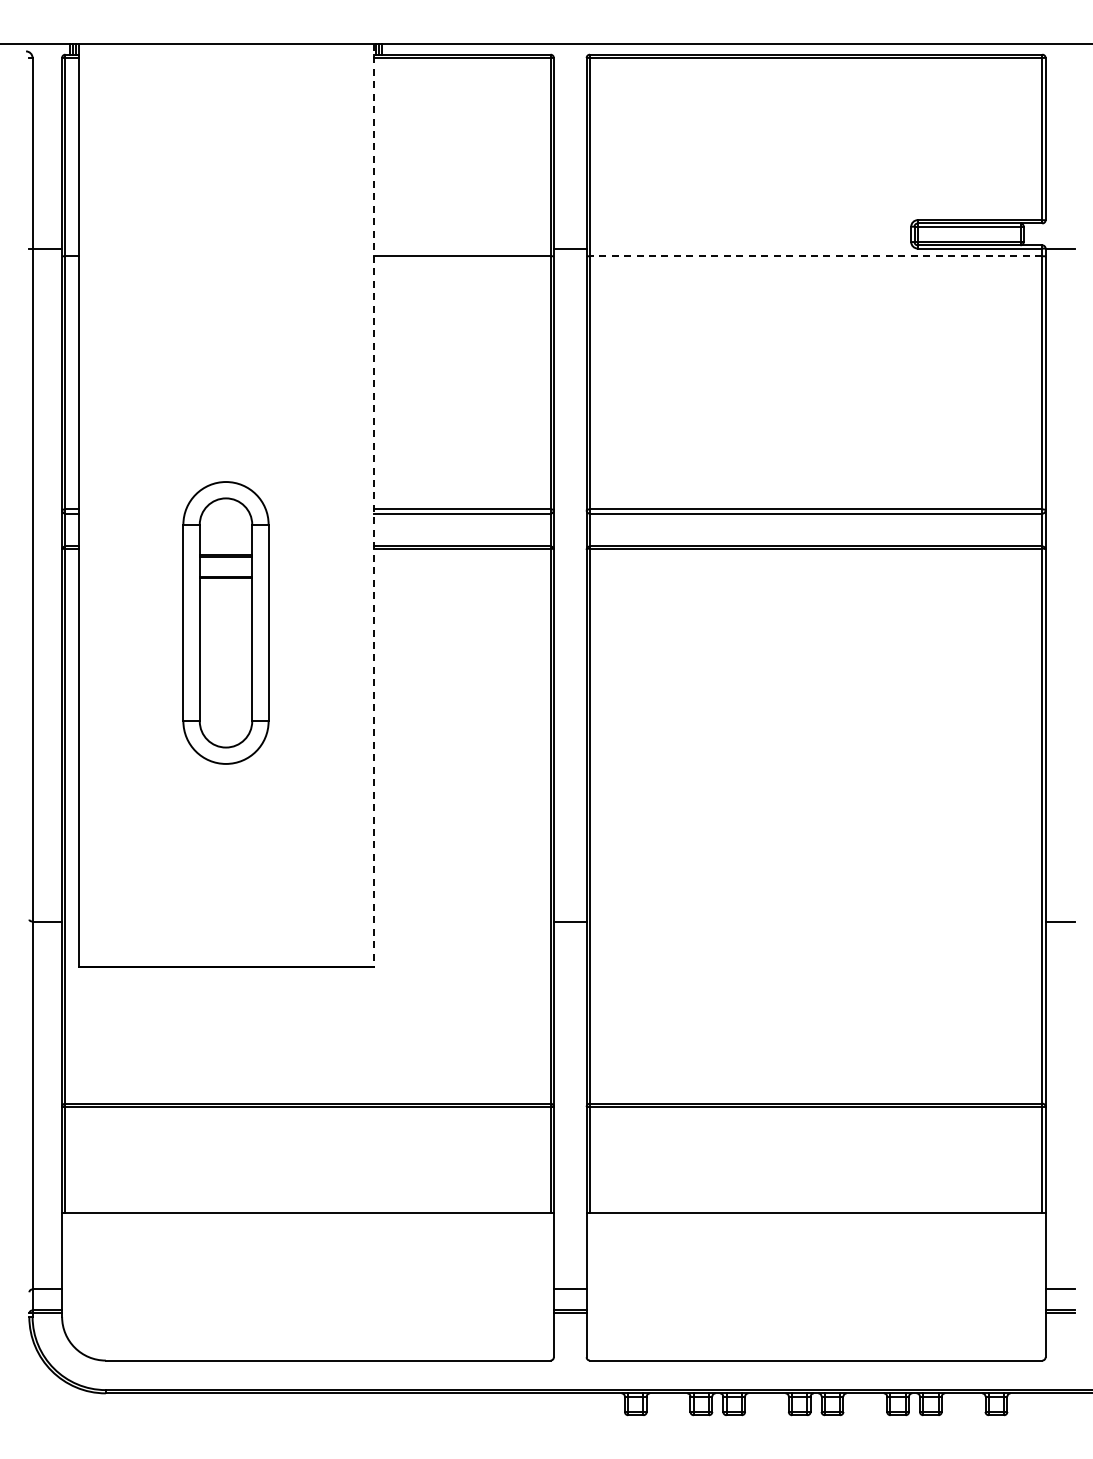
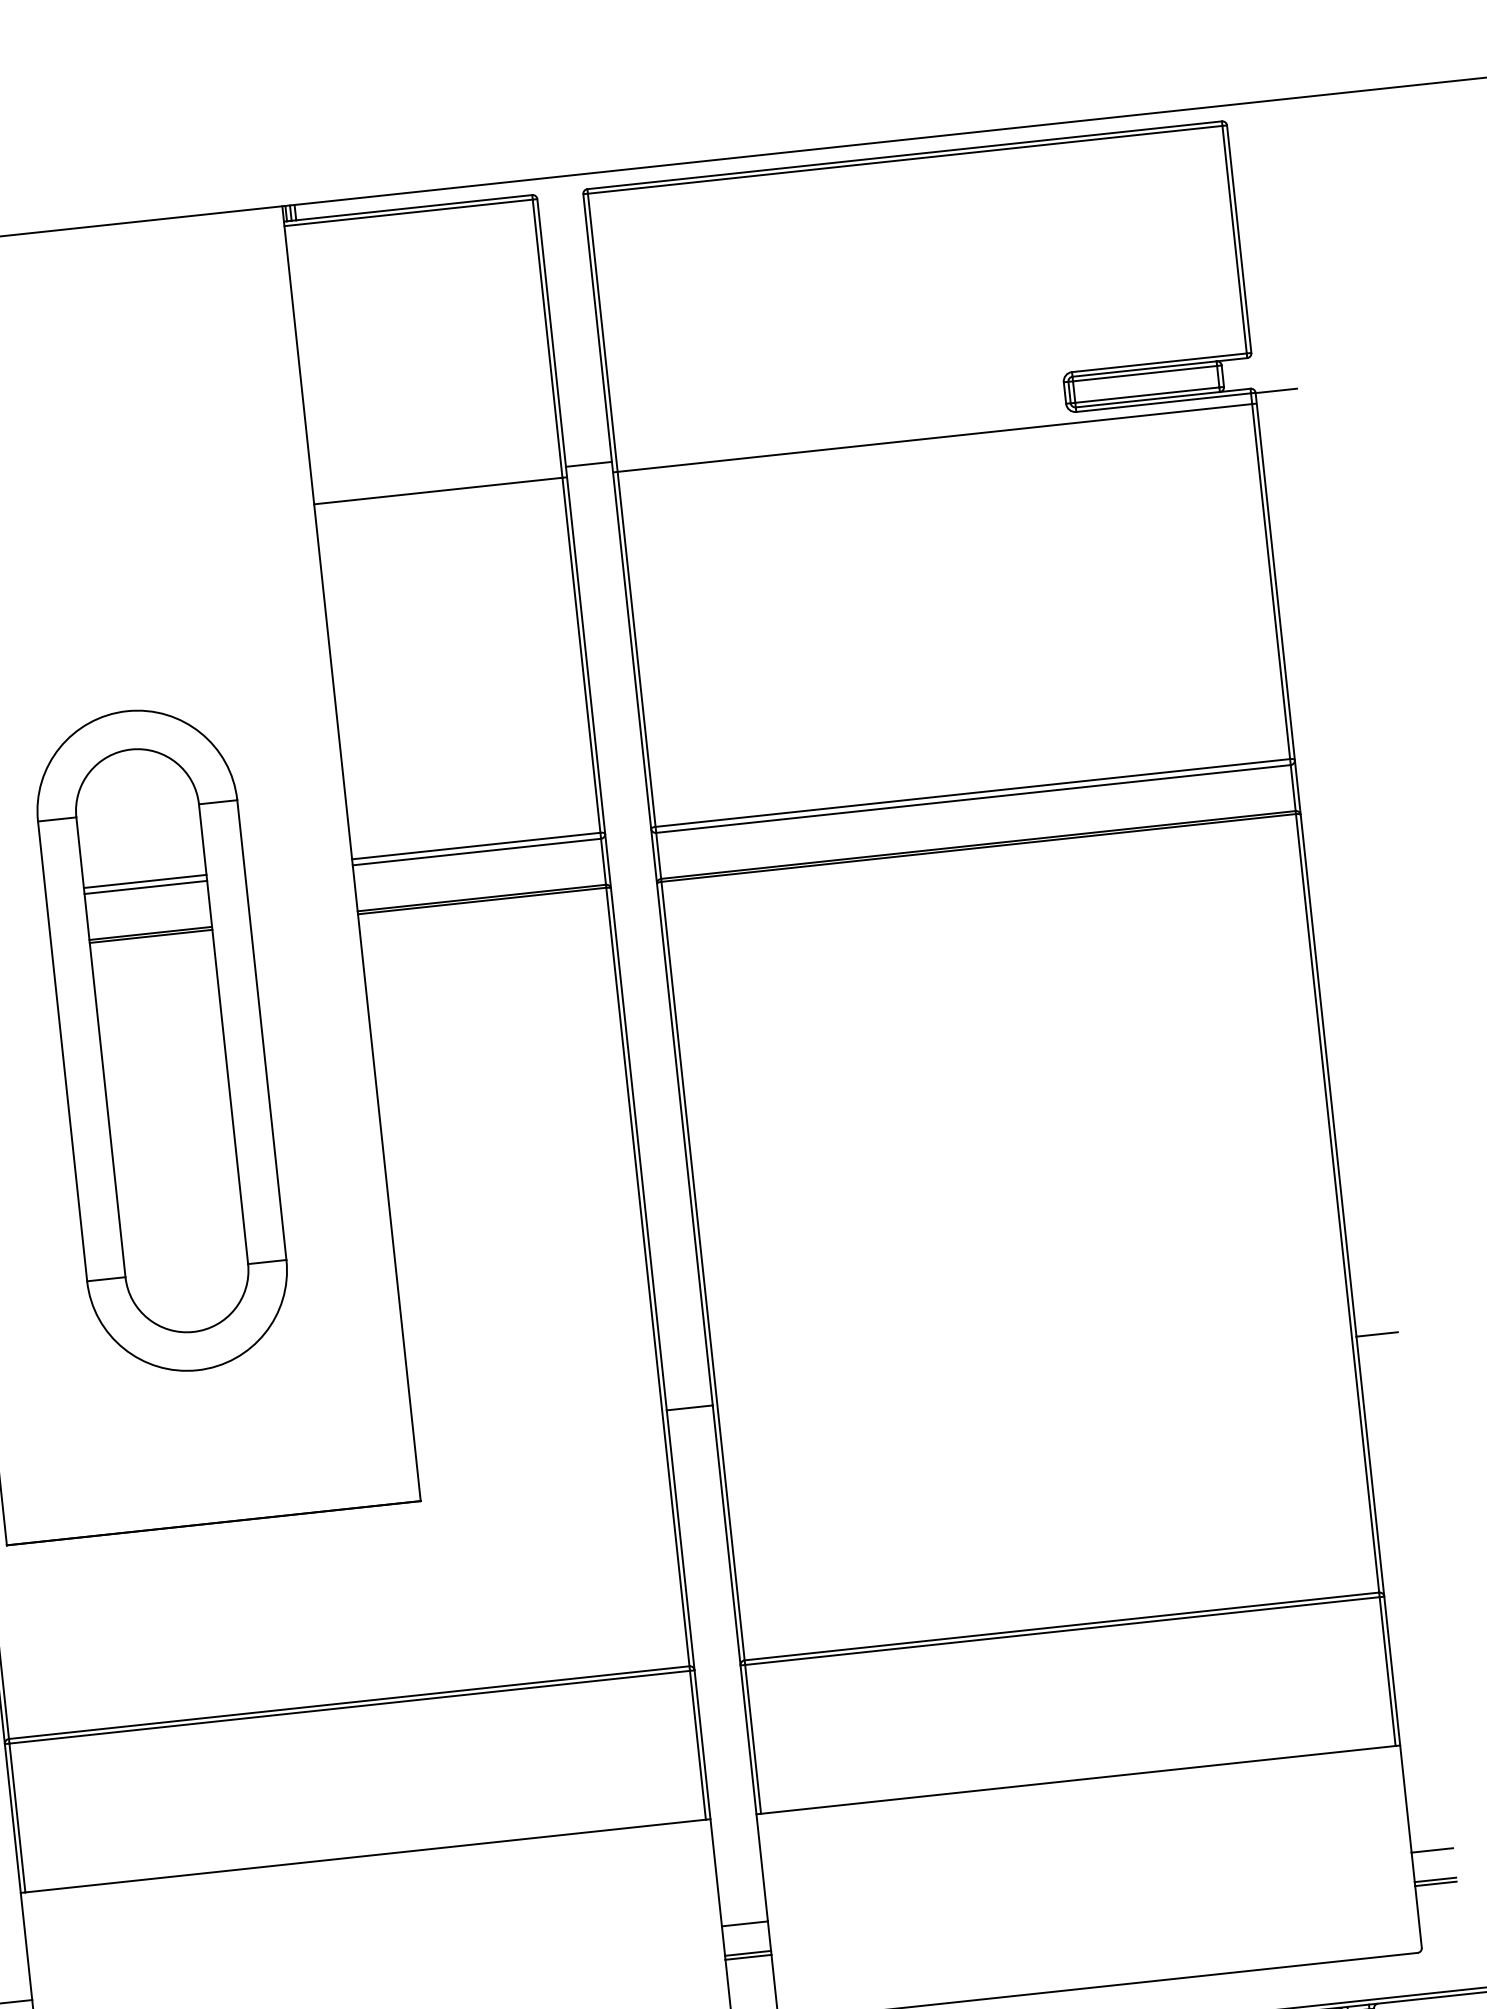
line: (815, 256) -> (934, 438), dashed -> solid
line: (373, 505) -> (351, 853), dashed -> solid
part: (225, 622) -> (161, 1040), size x1.67

